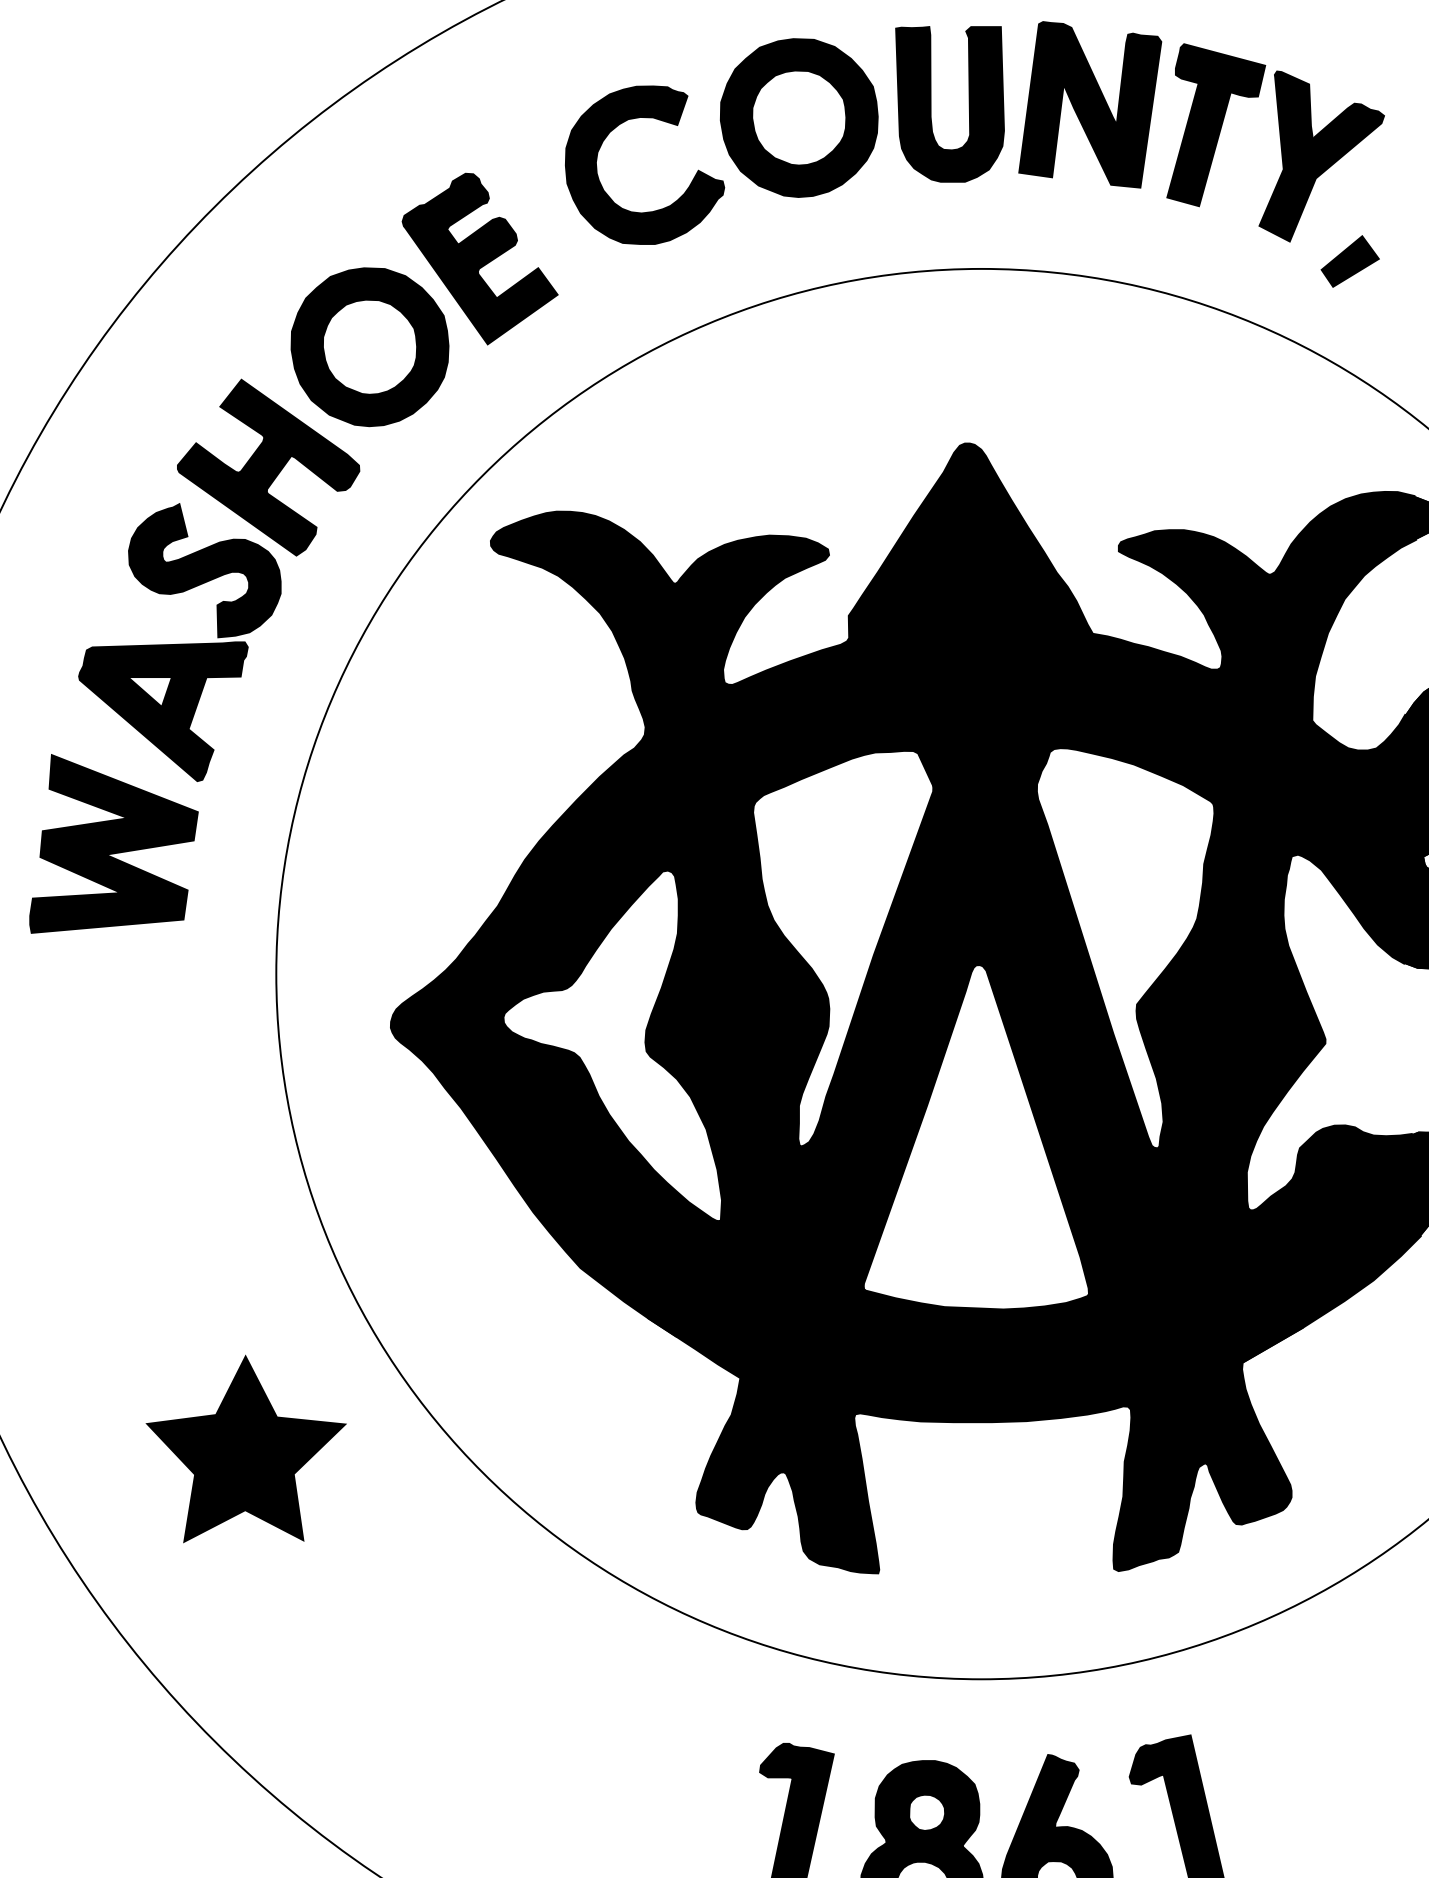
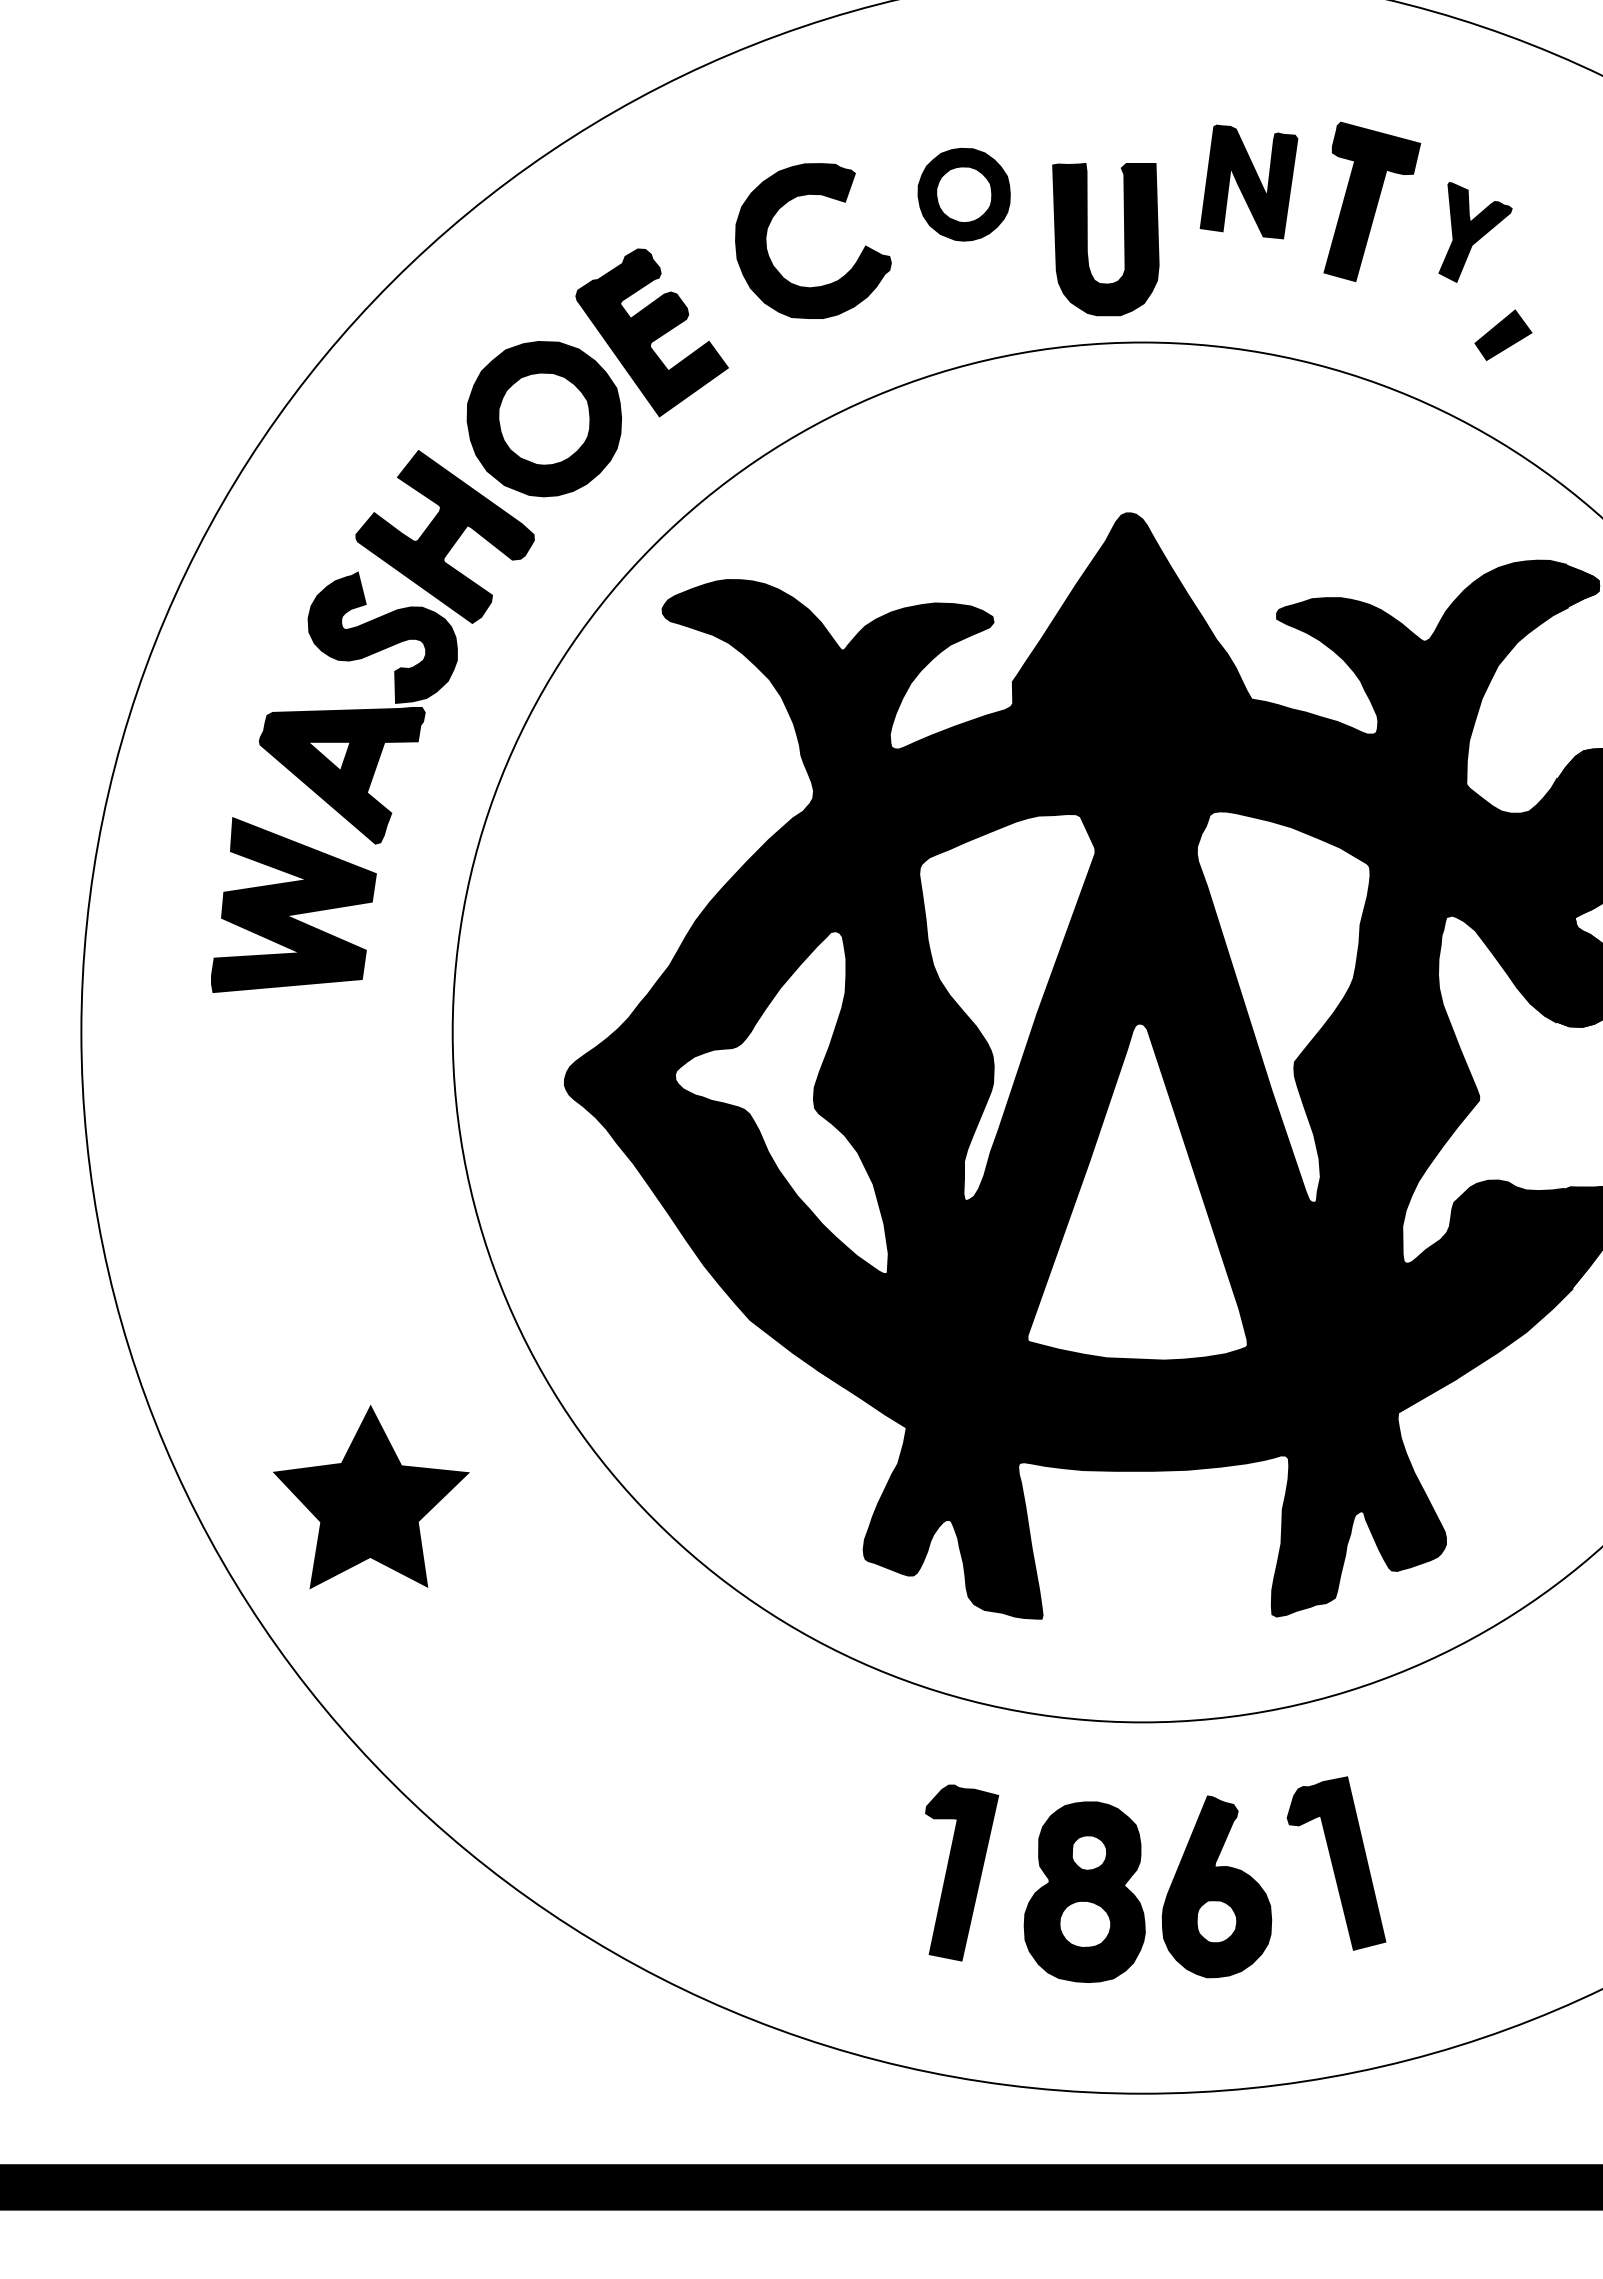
part: (931, 104) -> (1087, 239), moved
part: (1089, 104) -> (1248, 181), size x0.7
part: (798, 117) -> (963, 194), size x0.6
part: (1321, 156) -> (1475, 232), size x0.6
part: (246, 1449) -> (371, 1497), moved

